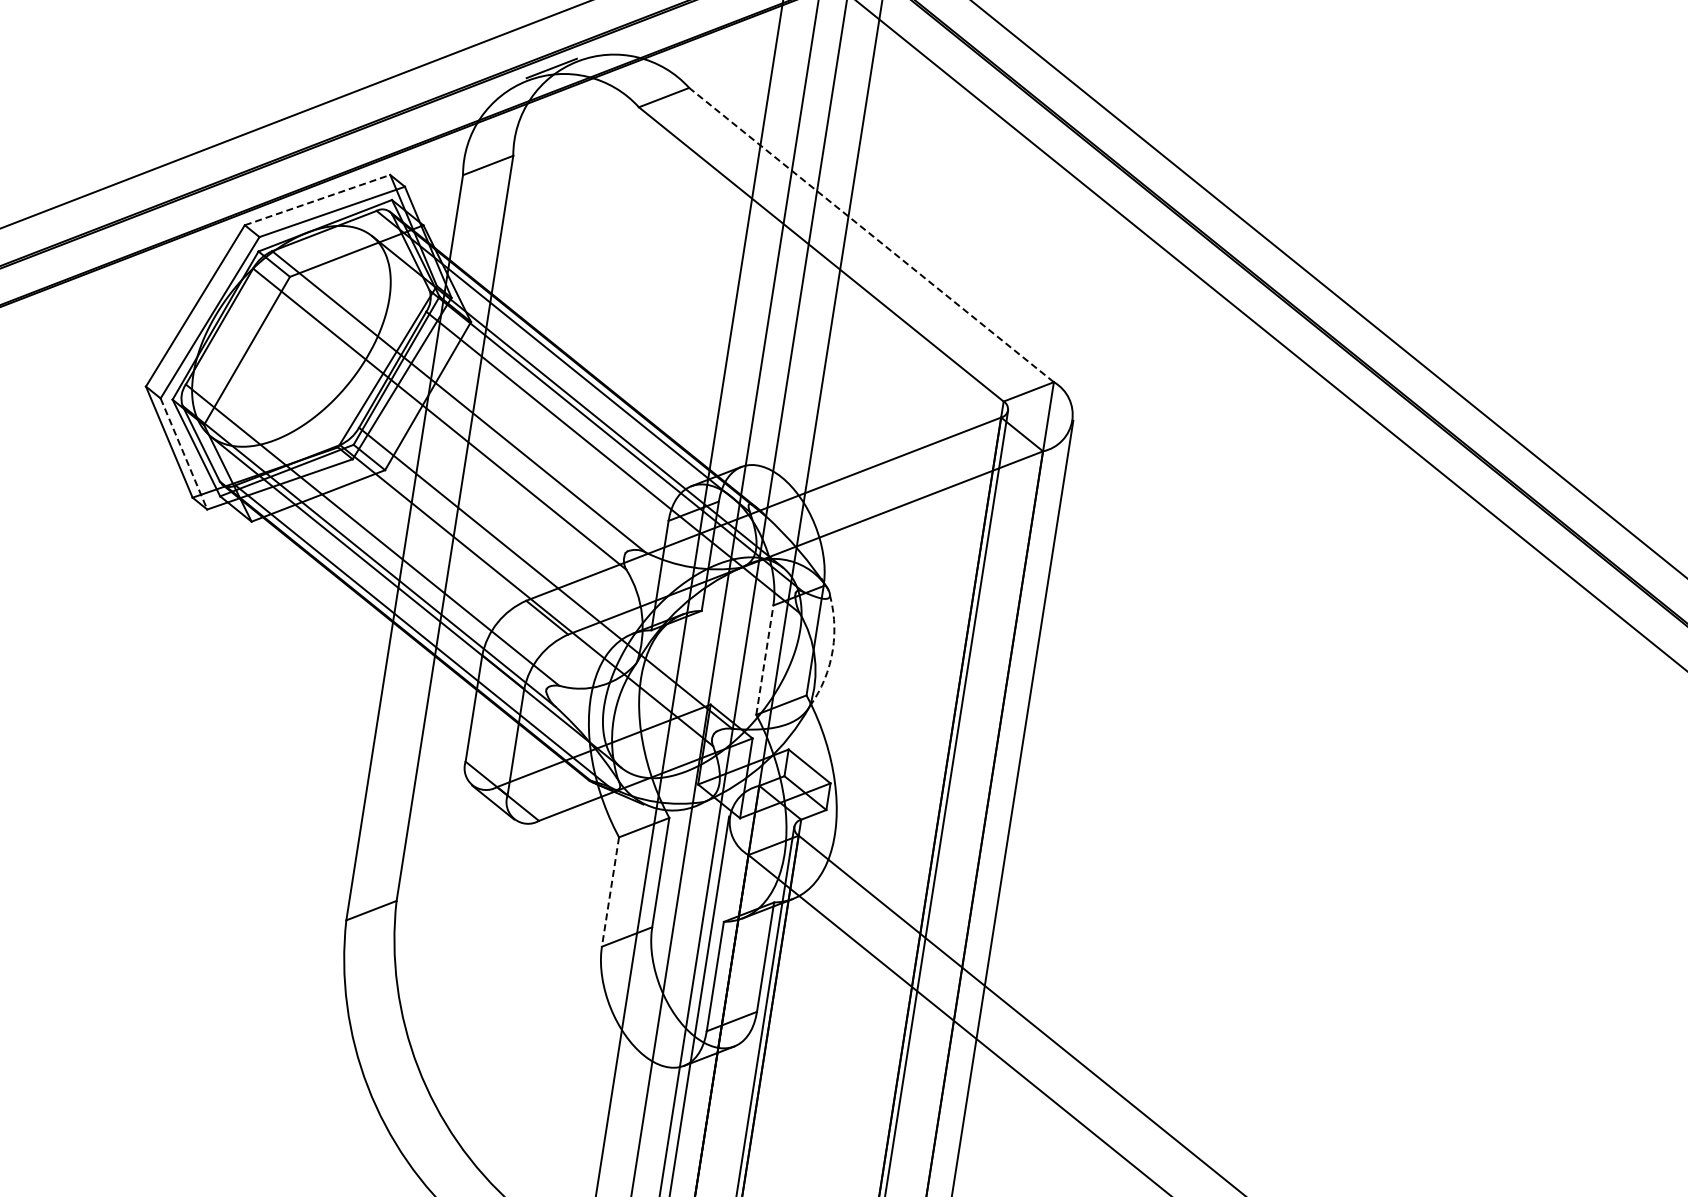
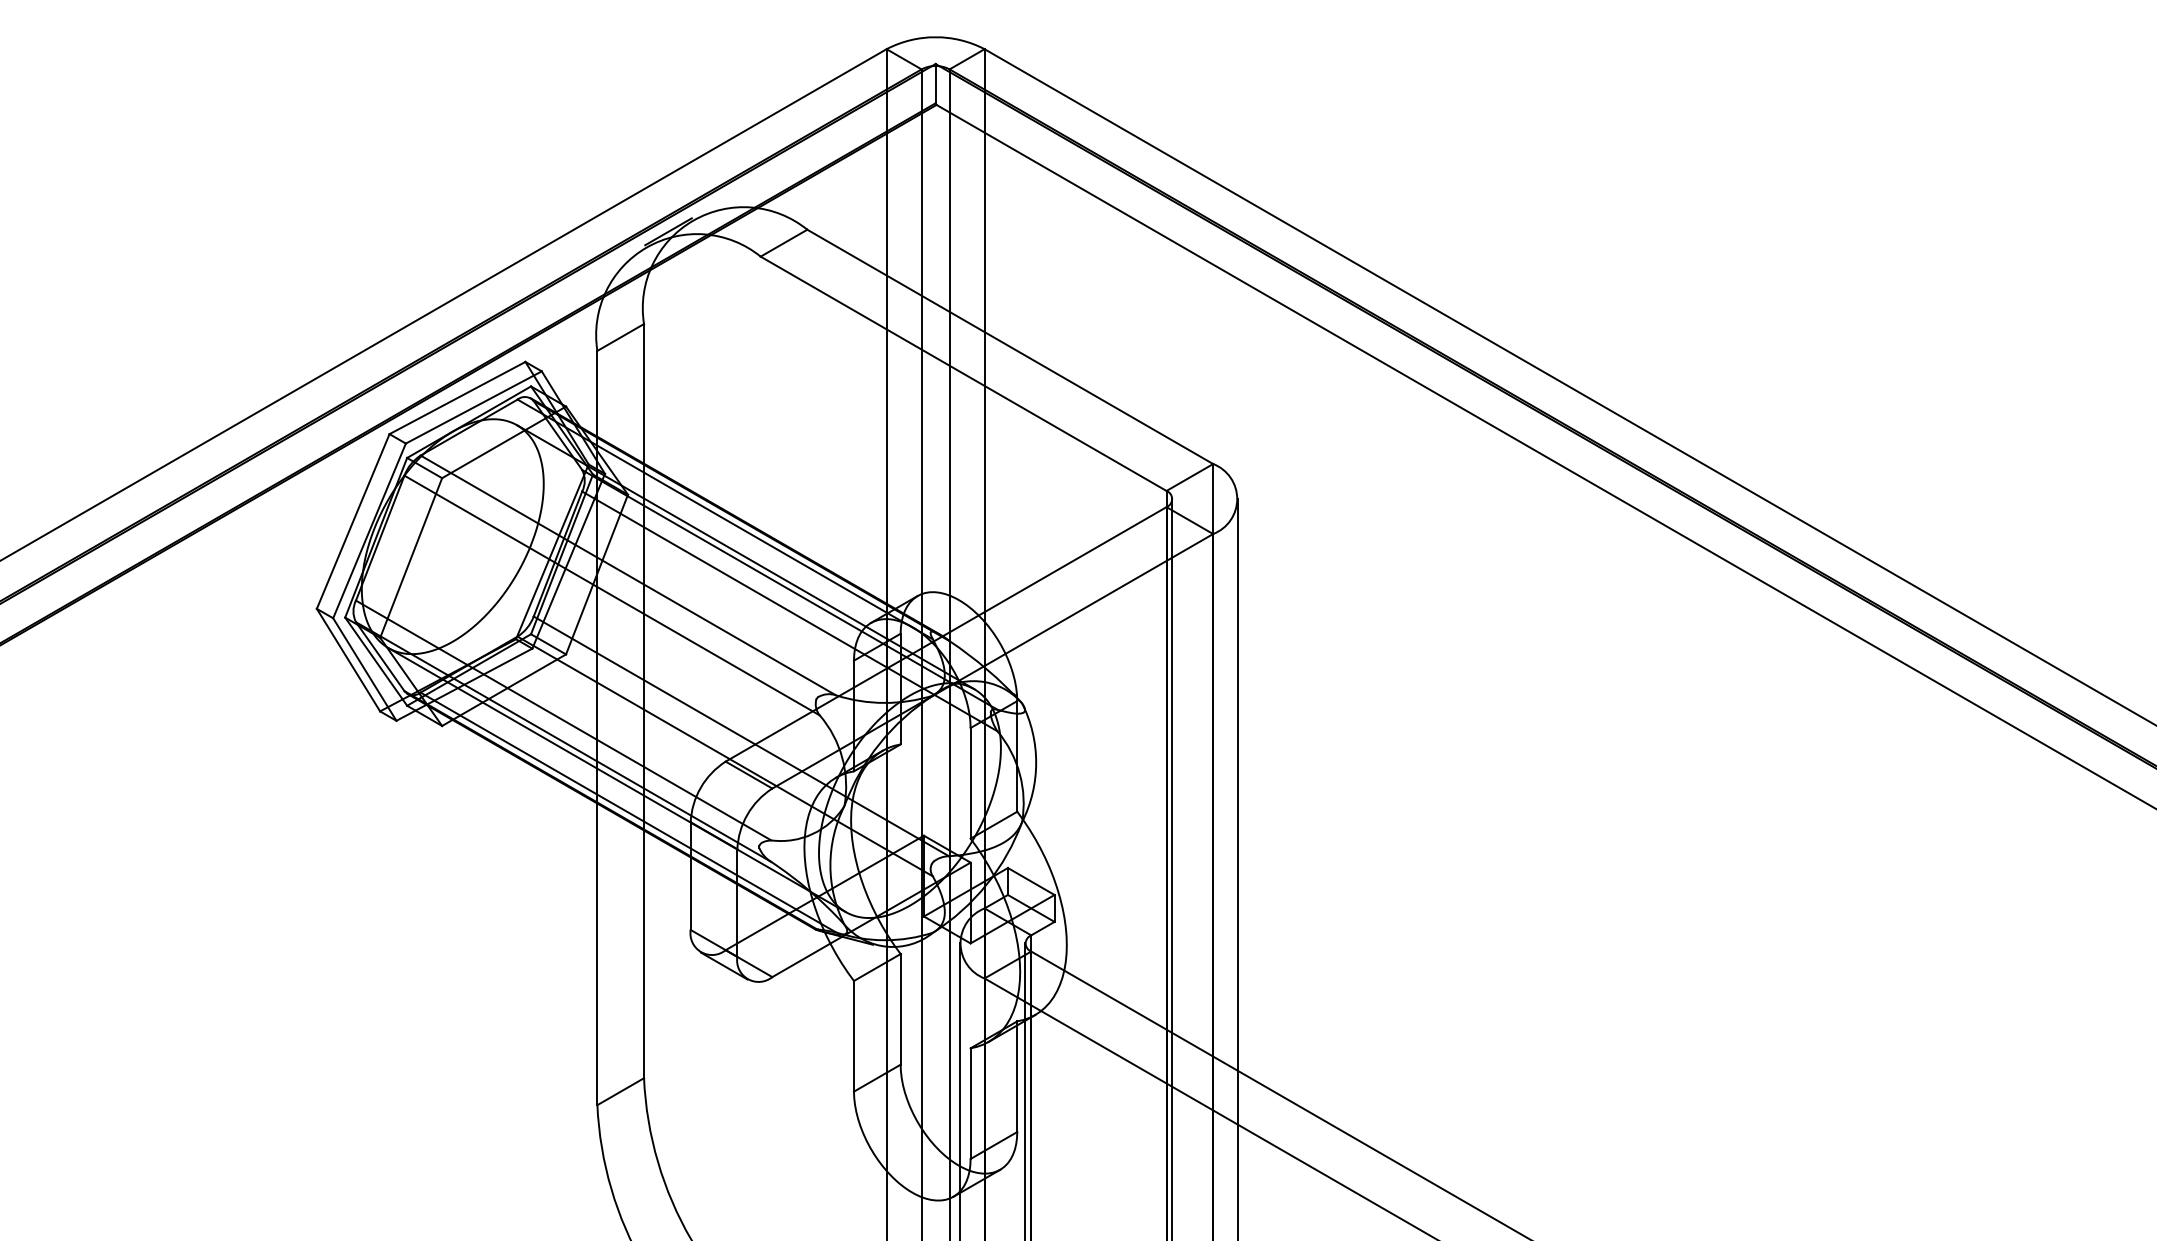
line: (317, 200) -> (457, 398), dashed -> solid
line: (870, 234) -> (1009, 346), dashed -> solid
line: (184, 454) -> (365, 669), dashed -> solid
arc: (833, 649) -> (1036, 762), dashed -> solid
line: (764, 659) -> (970, 782), dashed -> solid
line: (609, 892) -> (853, 1036), dashed -> solid

